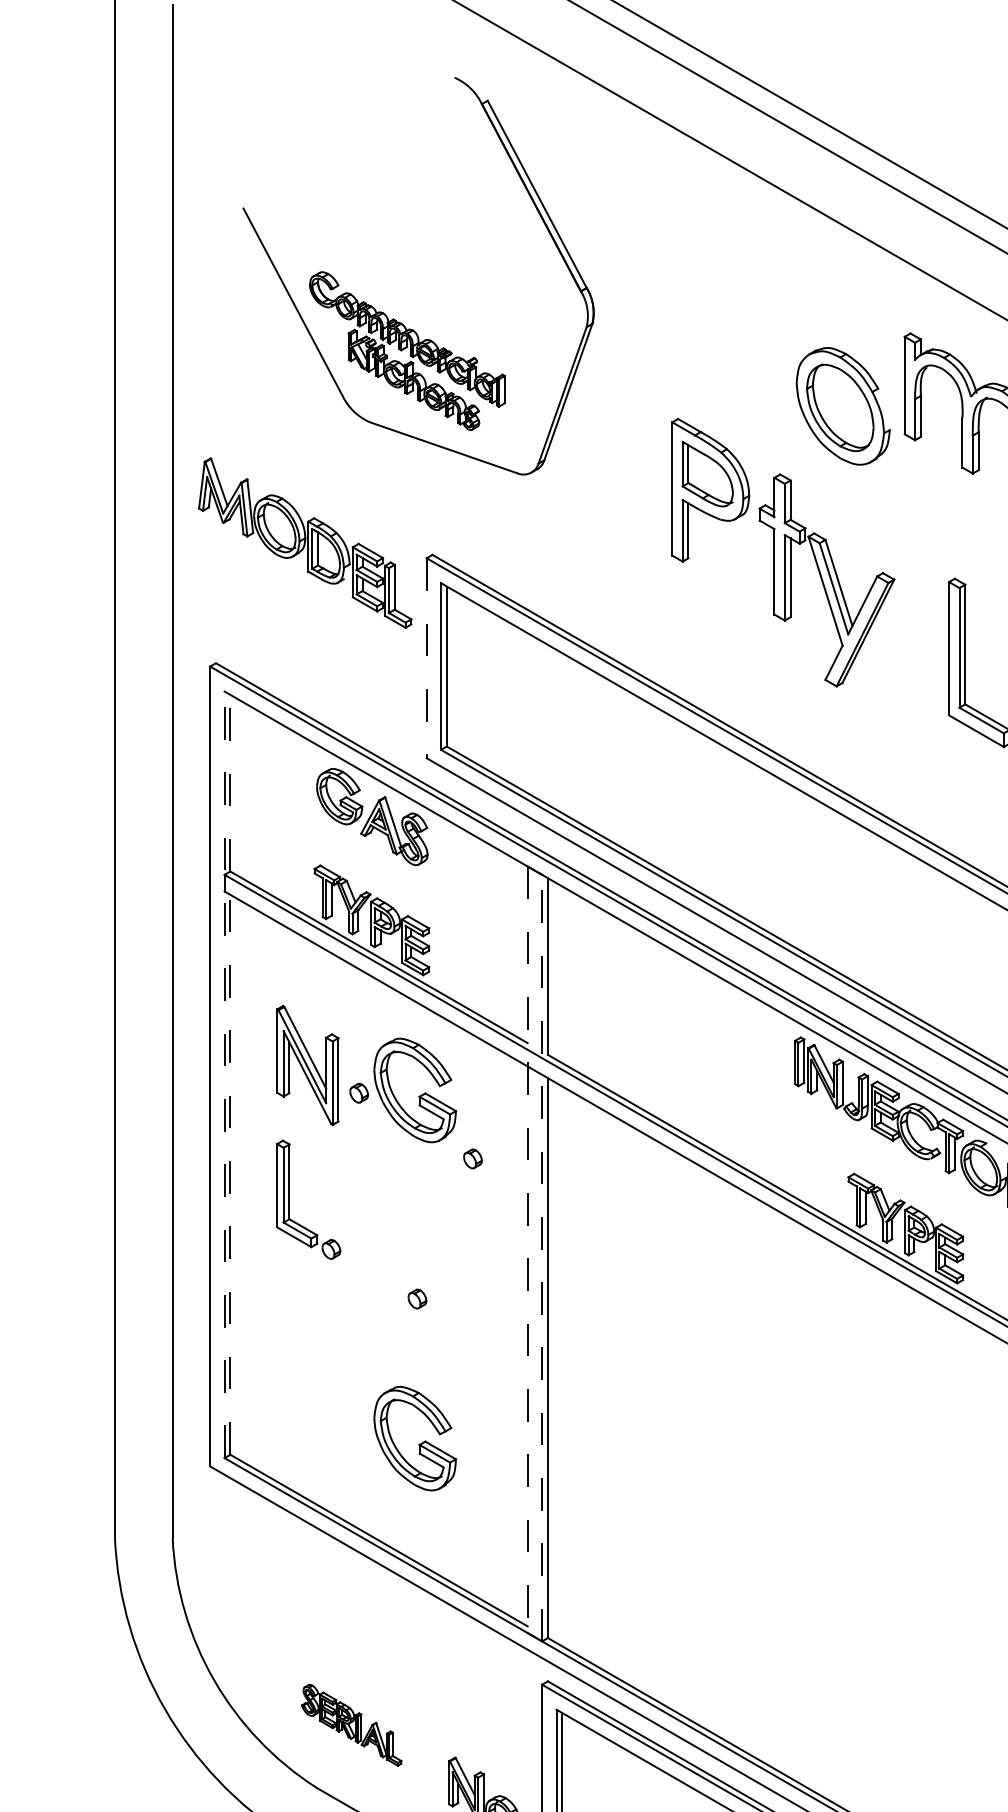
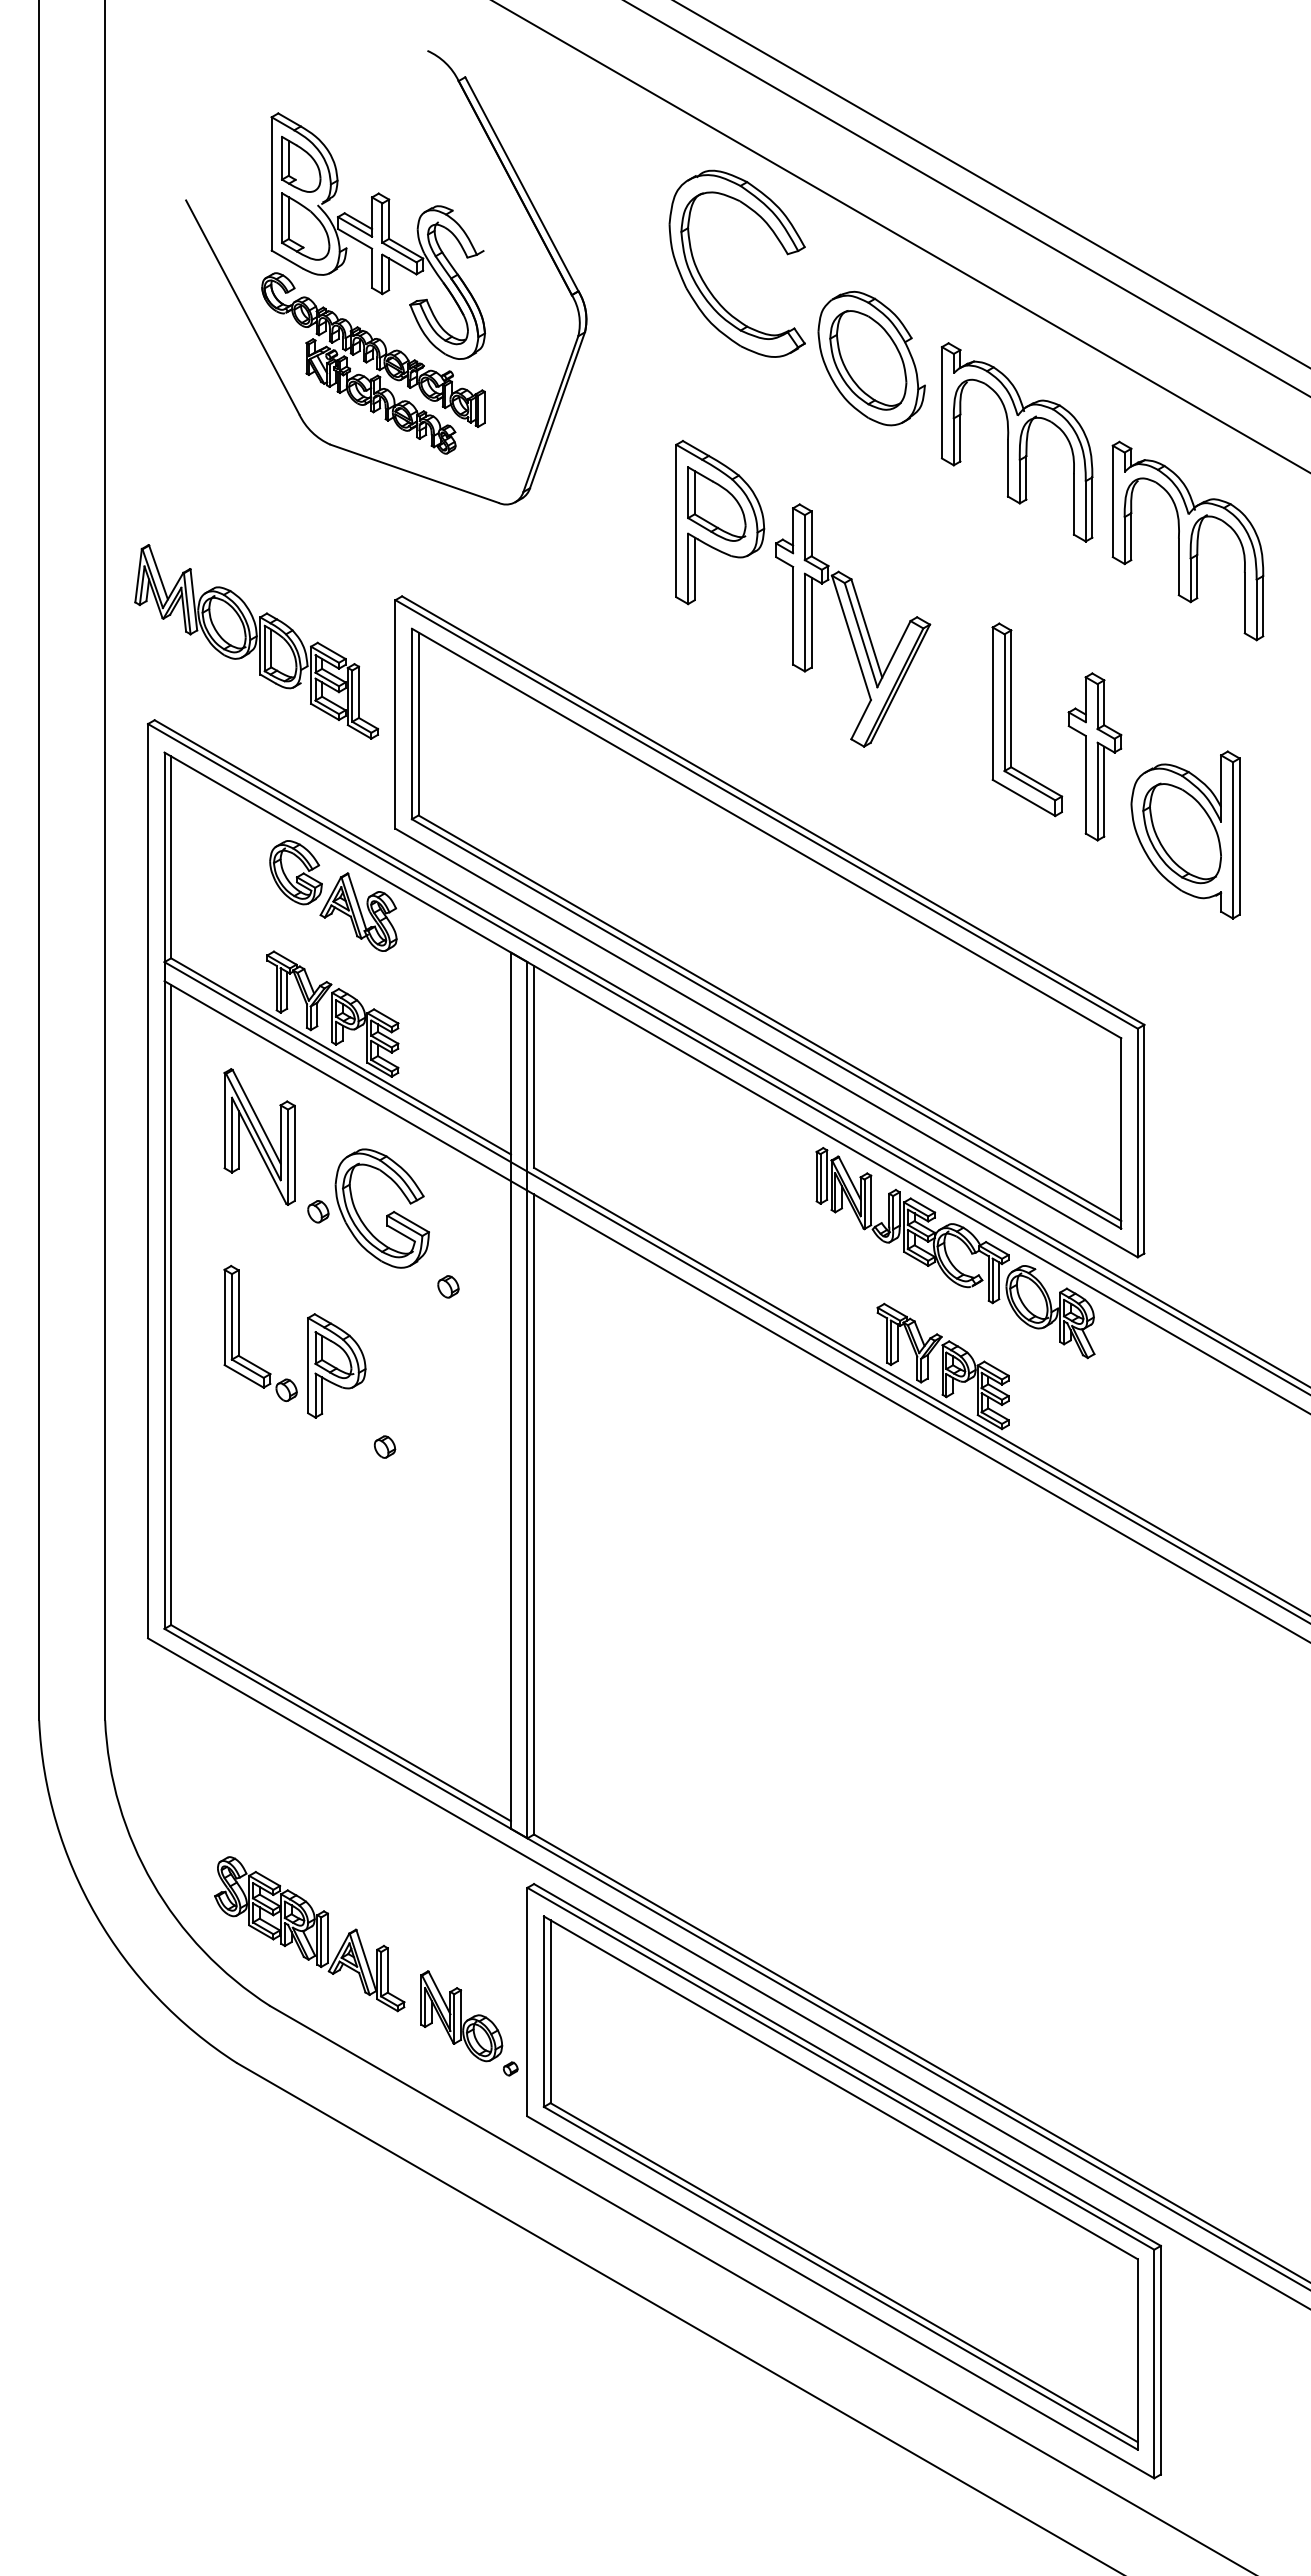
part: (410, 239) -> (377, 235), added
part: (697, 280) -> (705, 282), added
part: (843, 406) -> (871, 358), moved
part: (305, 542) -> (256, 641), moved
line: (426, 658) -> (395, 714), dashed -> solid
line: (230, 783) -> (171, 857), dashed -> solid
part: (307, 1065) -> (259, 1136), moved
line: (224, 1074) -> (164, 1190), dashed -> solid
line: (230, 1174) -> (171, 1304), dashed -> solid
part: (375, 1227) -> (336, 1365), added
line: (527, 1250) -> (510, 1391), dashed -> solid
line: (542, 1257) -> (527, 1399), dashed -> solid
part: (419, 1443) -> (387, 1612), removed
part: (351, 1725) -> (309, 1934), size x1.67

